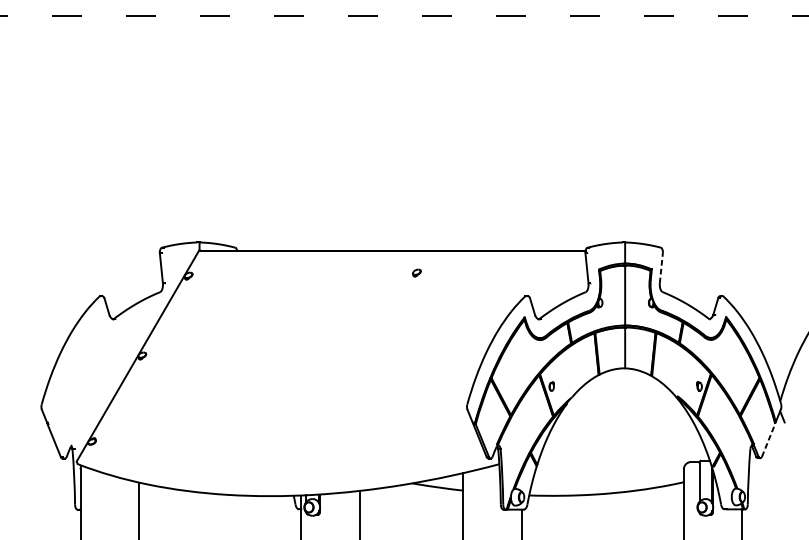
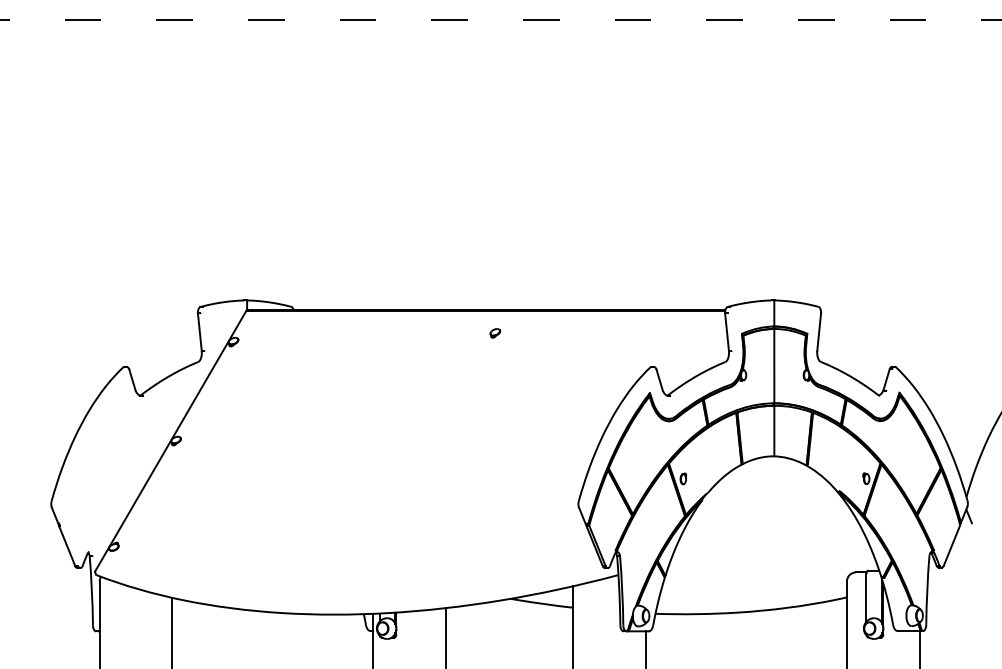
line: (661, 267) -> (819, 331), dashed -> solid
part: (417, 273) -> (495, 333), moved
line: (768, 440) -> (952, 545), dashed -> solid

